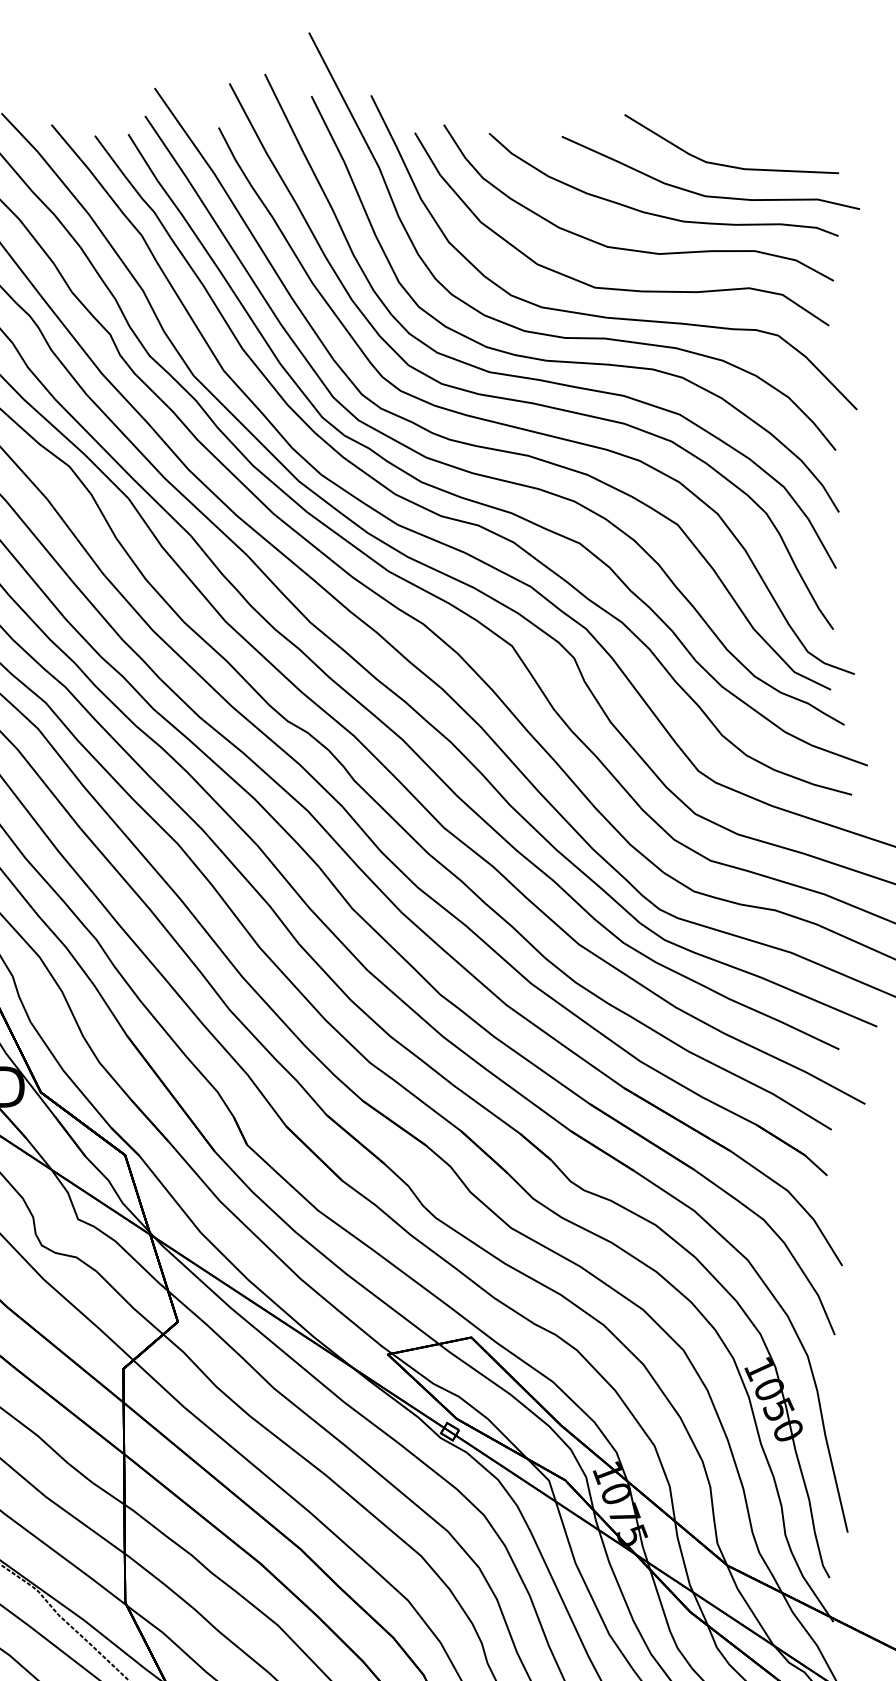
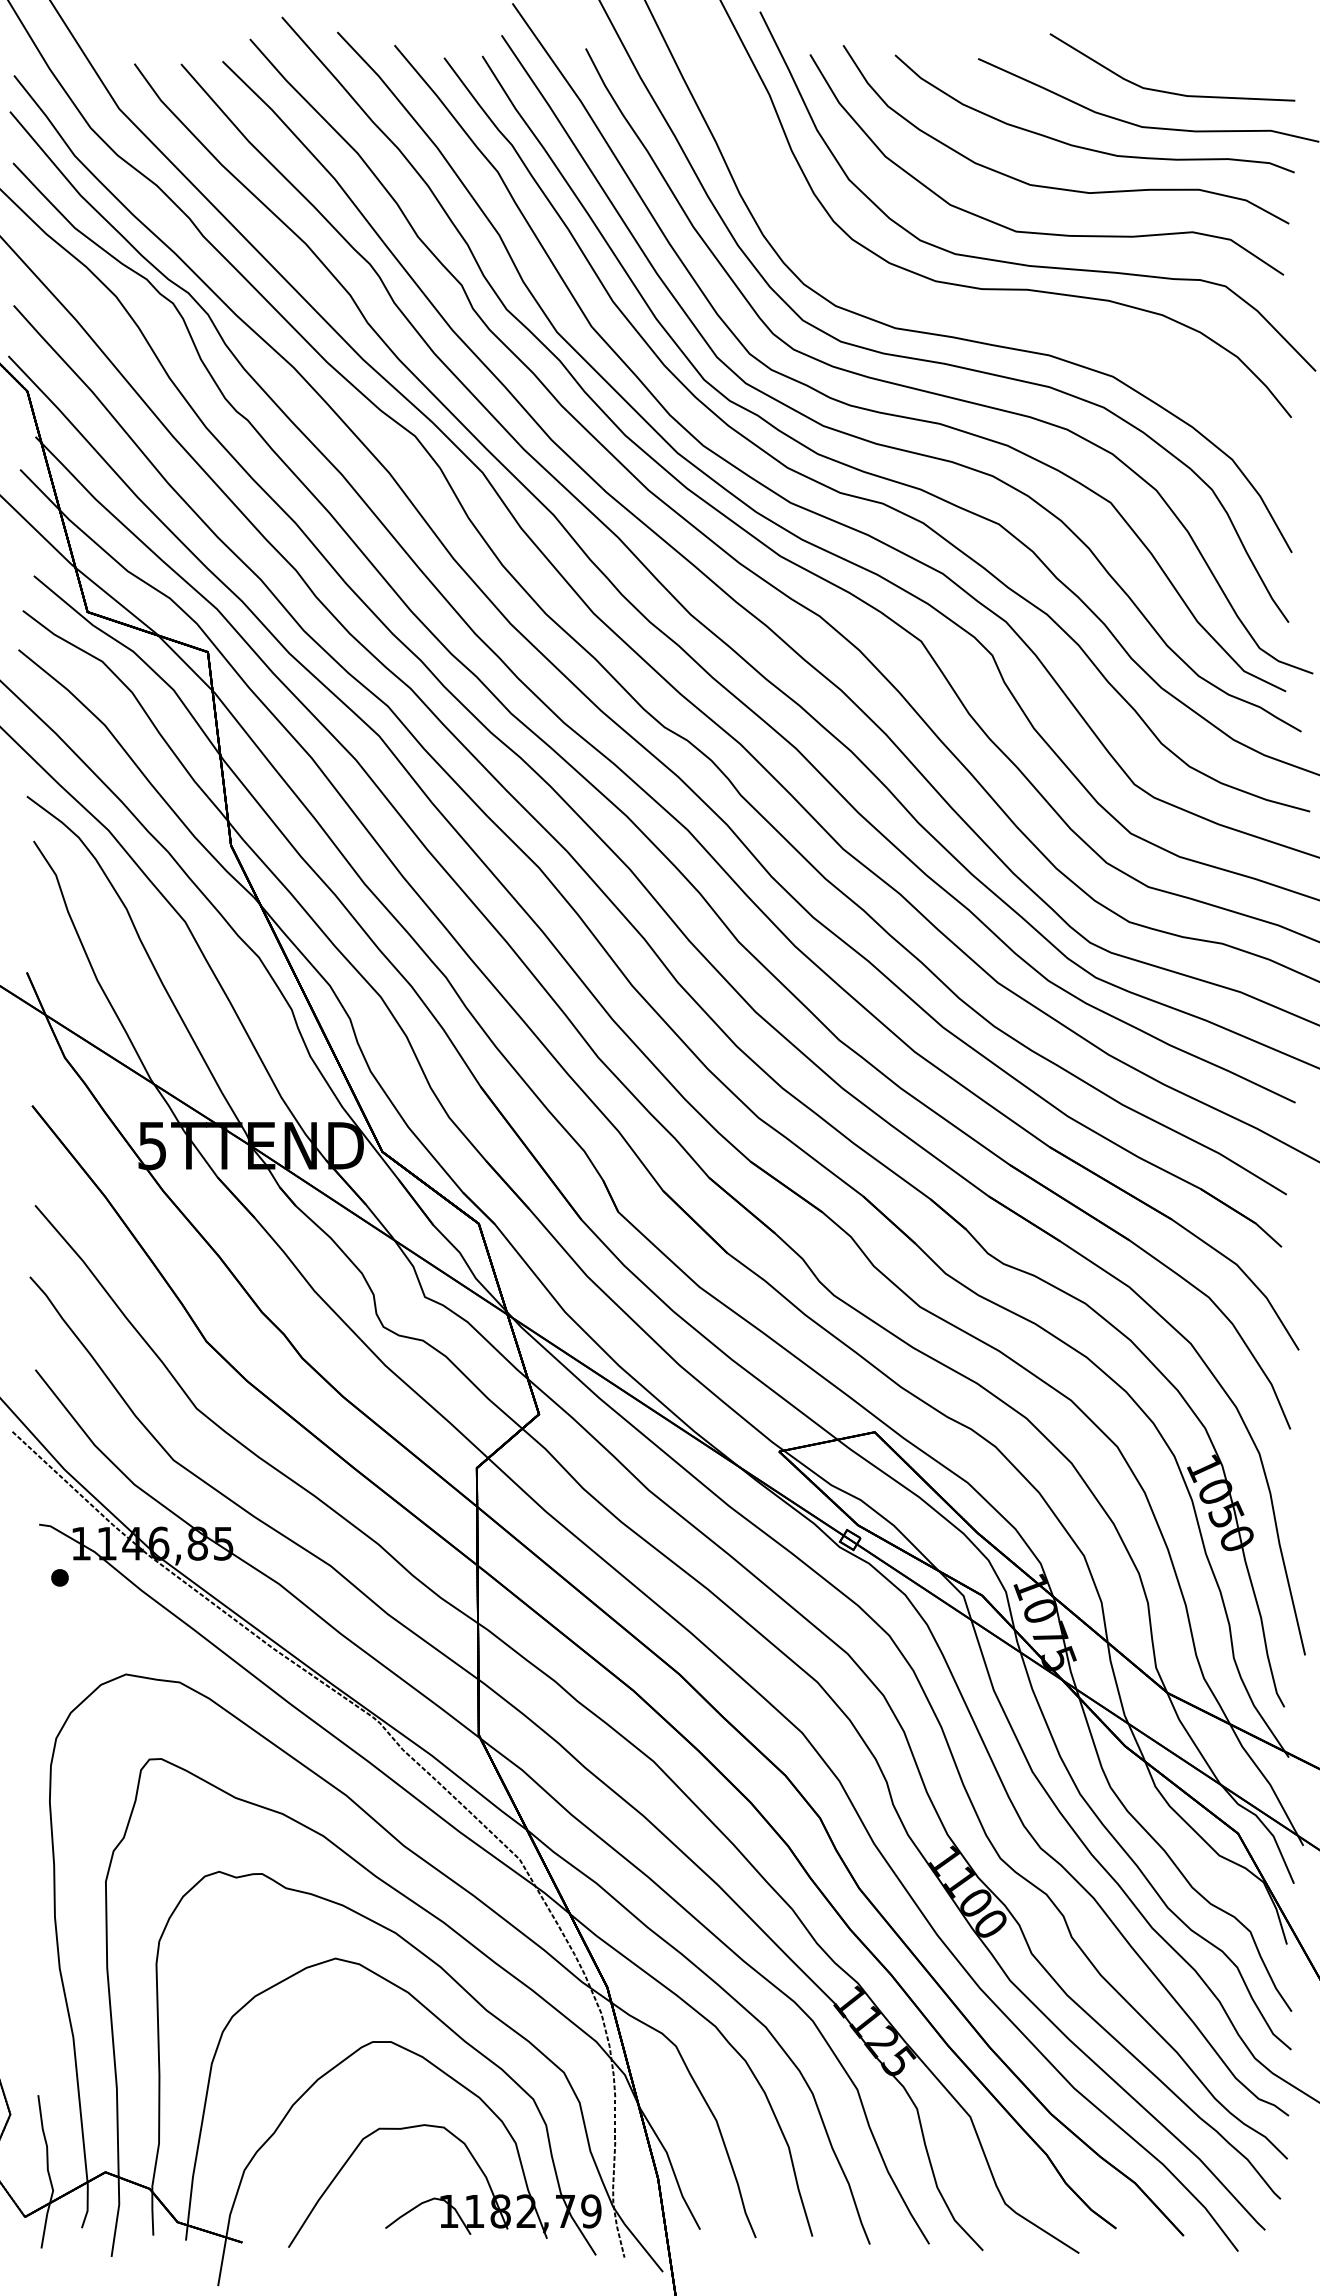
curve: (569, 361) -> (986, 315), removed

